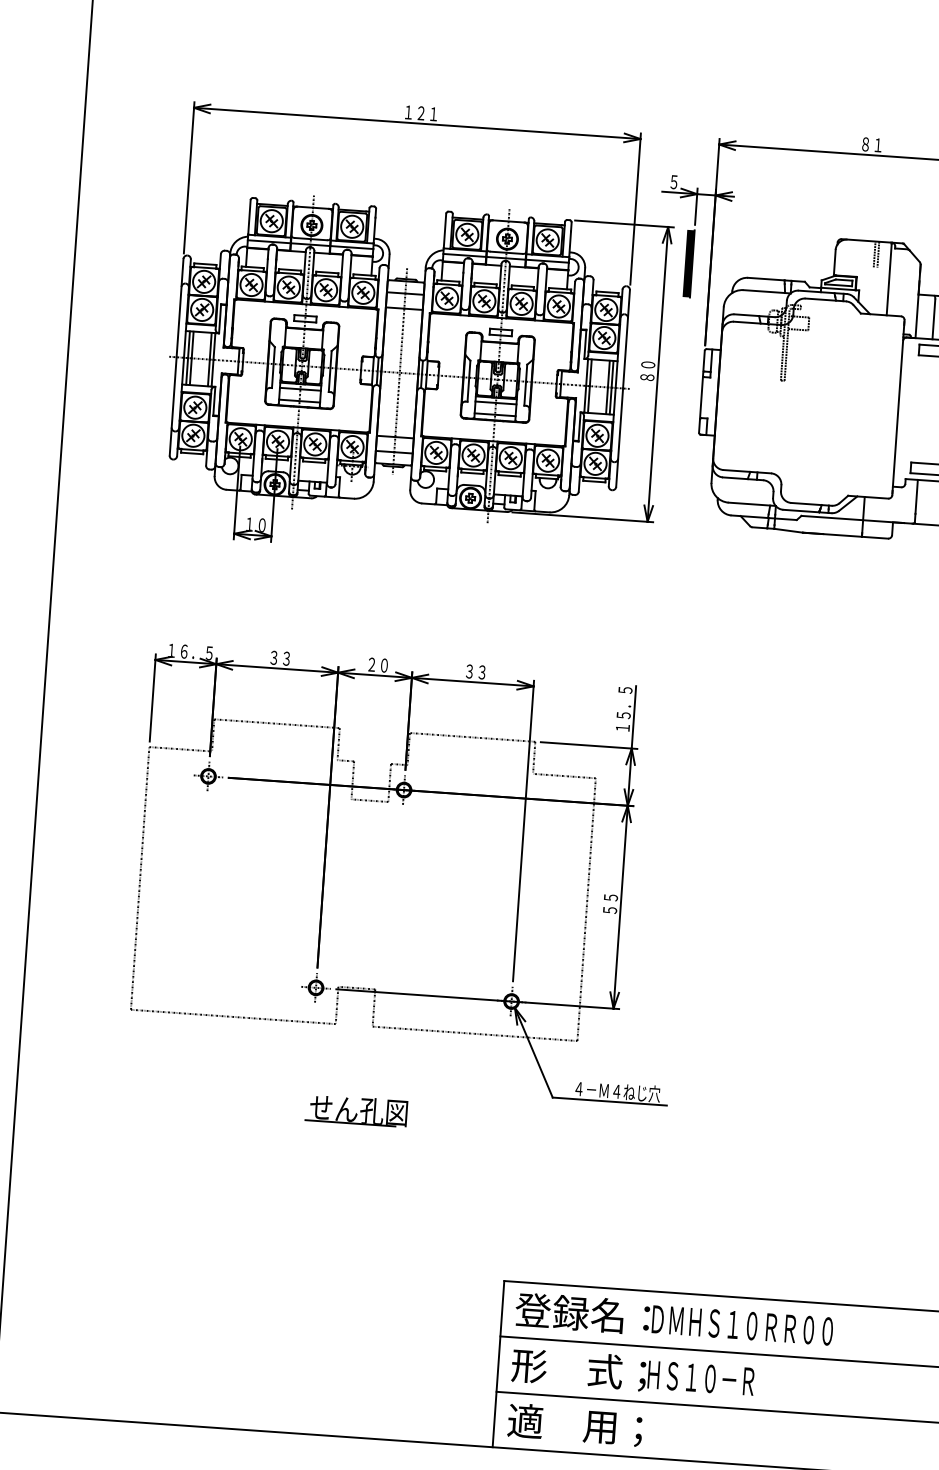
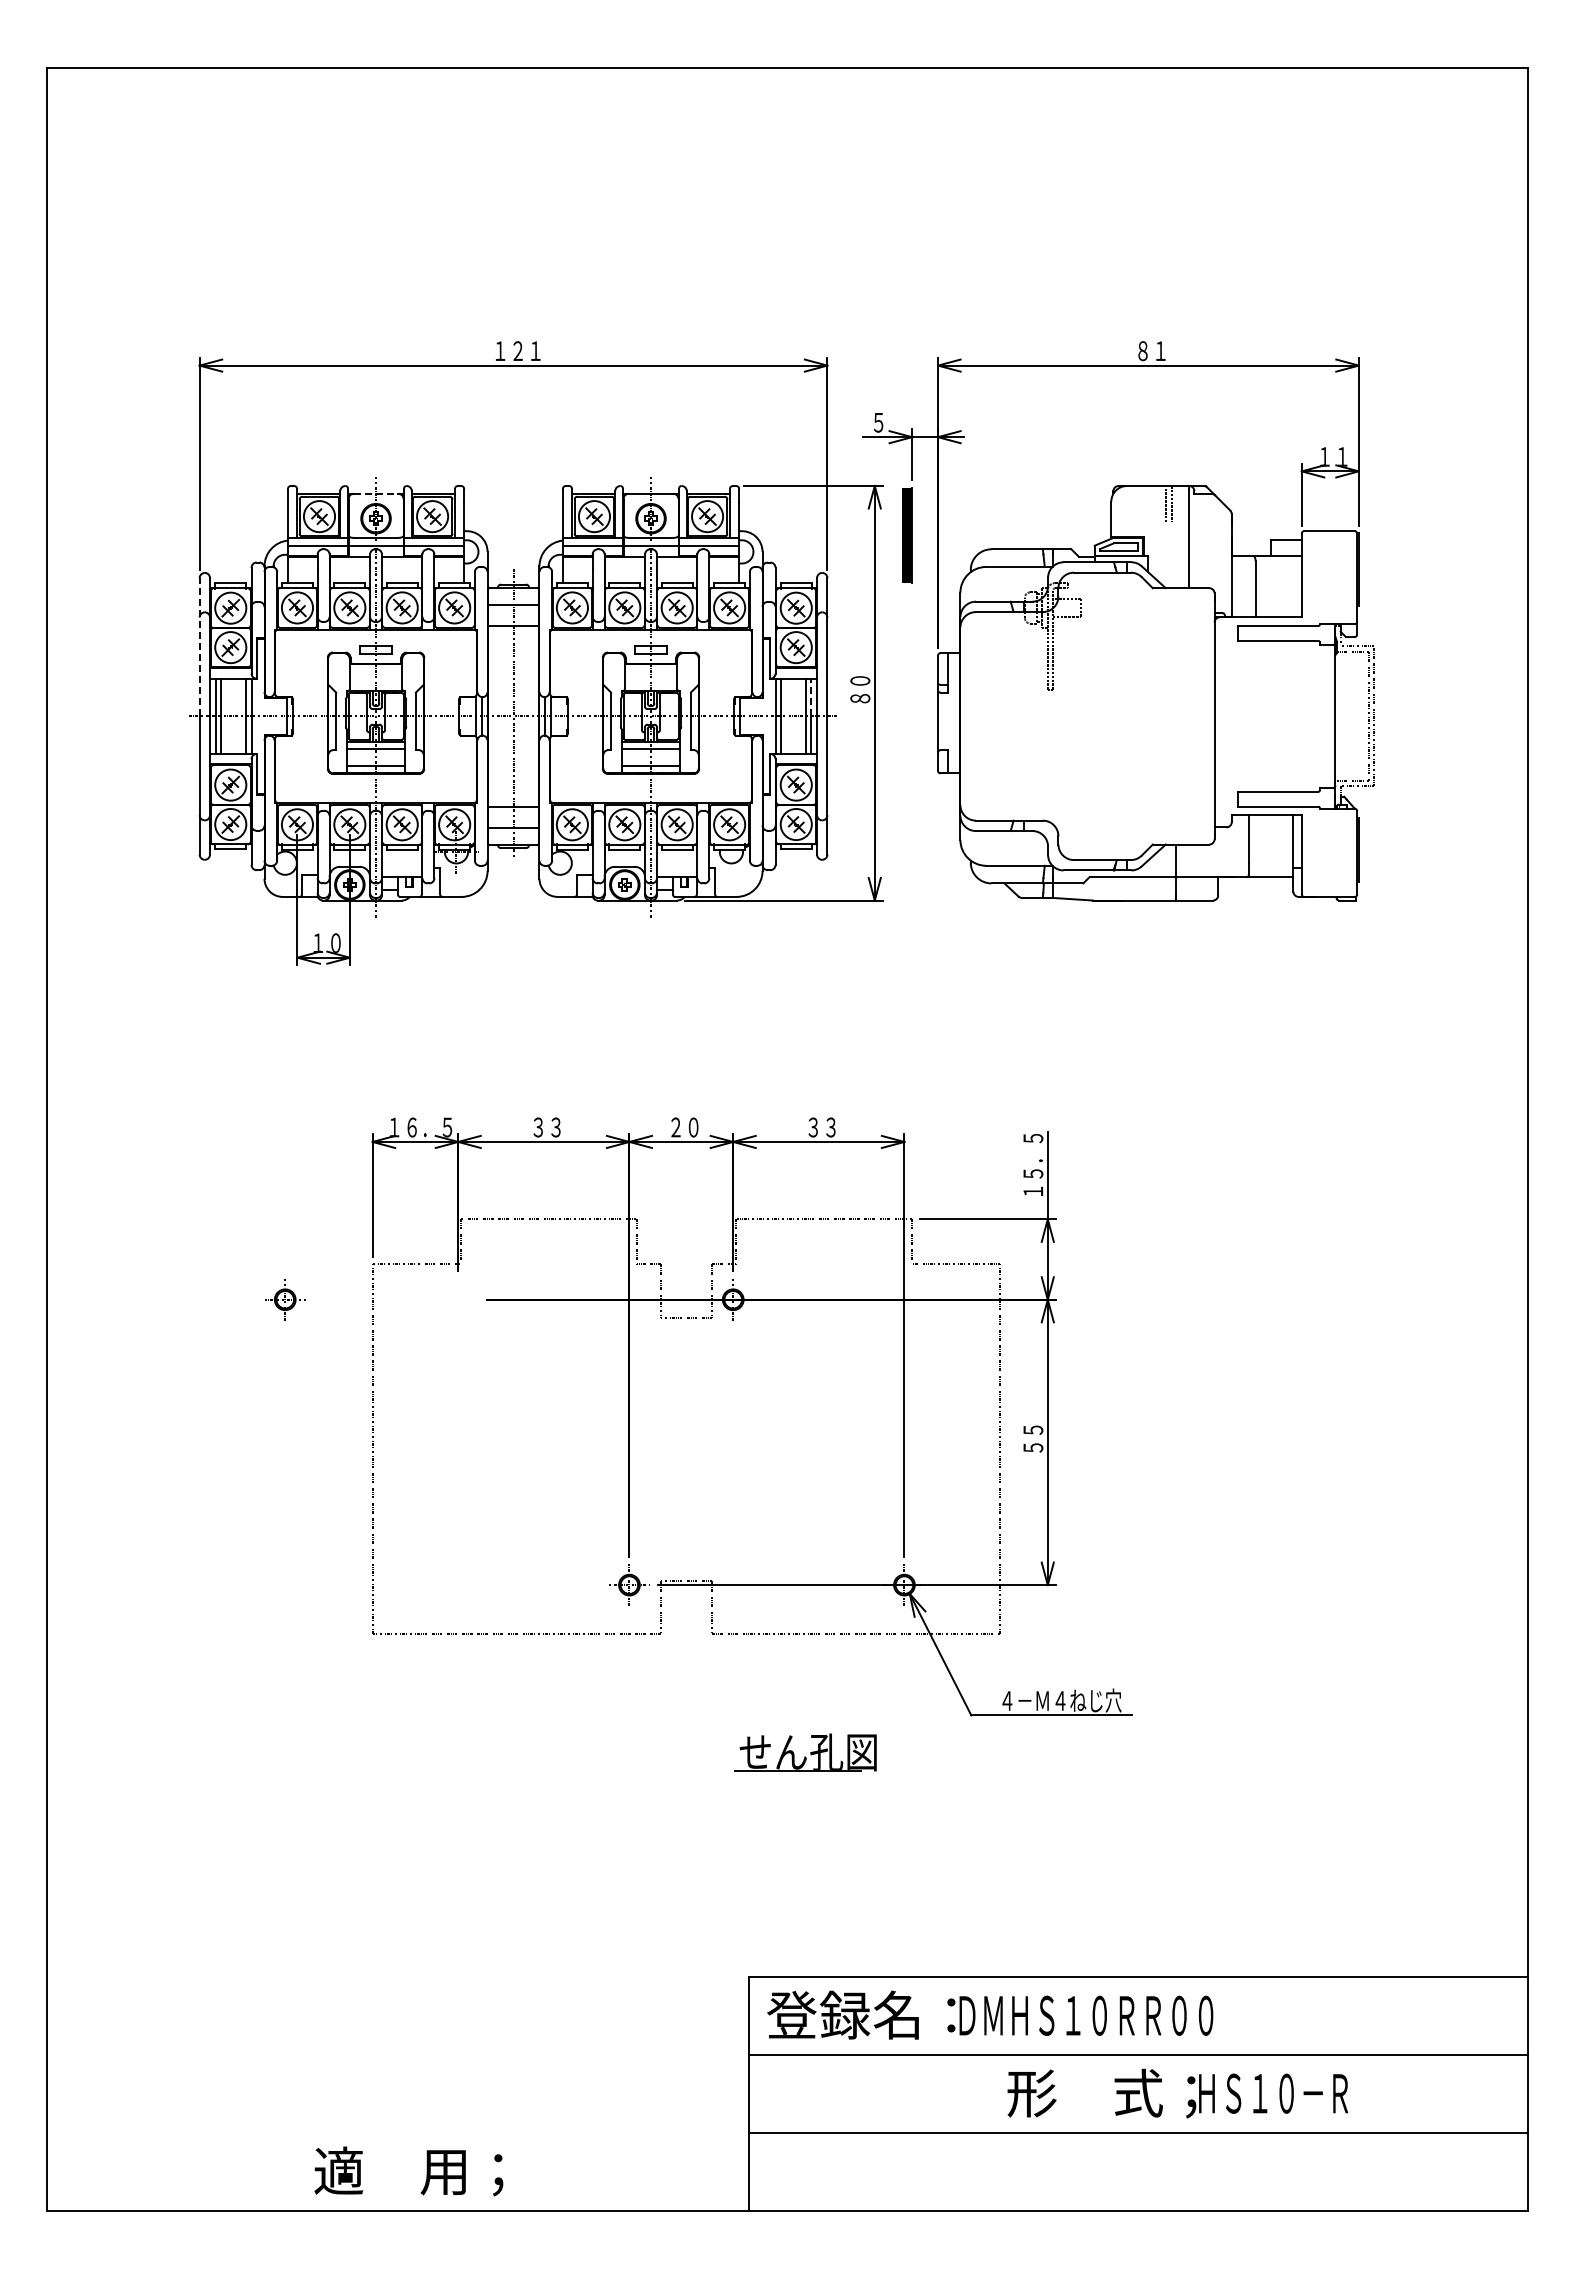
line: (313, 207) -> (376, 493), solid -> dashed
line: (179, 307) -> (199, 646), solid -> dashed
line: (612, 374) -> (811, 697), solid -> dashed
part: (403, 804) -> (733, 1320), moved
part: (356, 1110) -> (805, 1752), moved
text: (632, 1373) -> (1177, 2093), moved
text: (574, 1425) -> (408, 2171), moved

